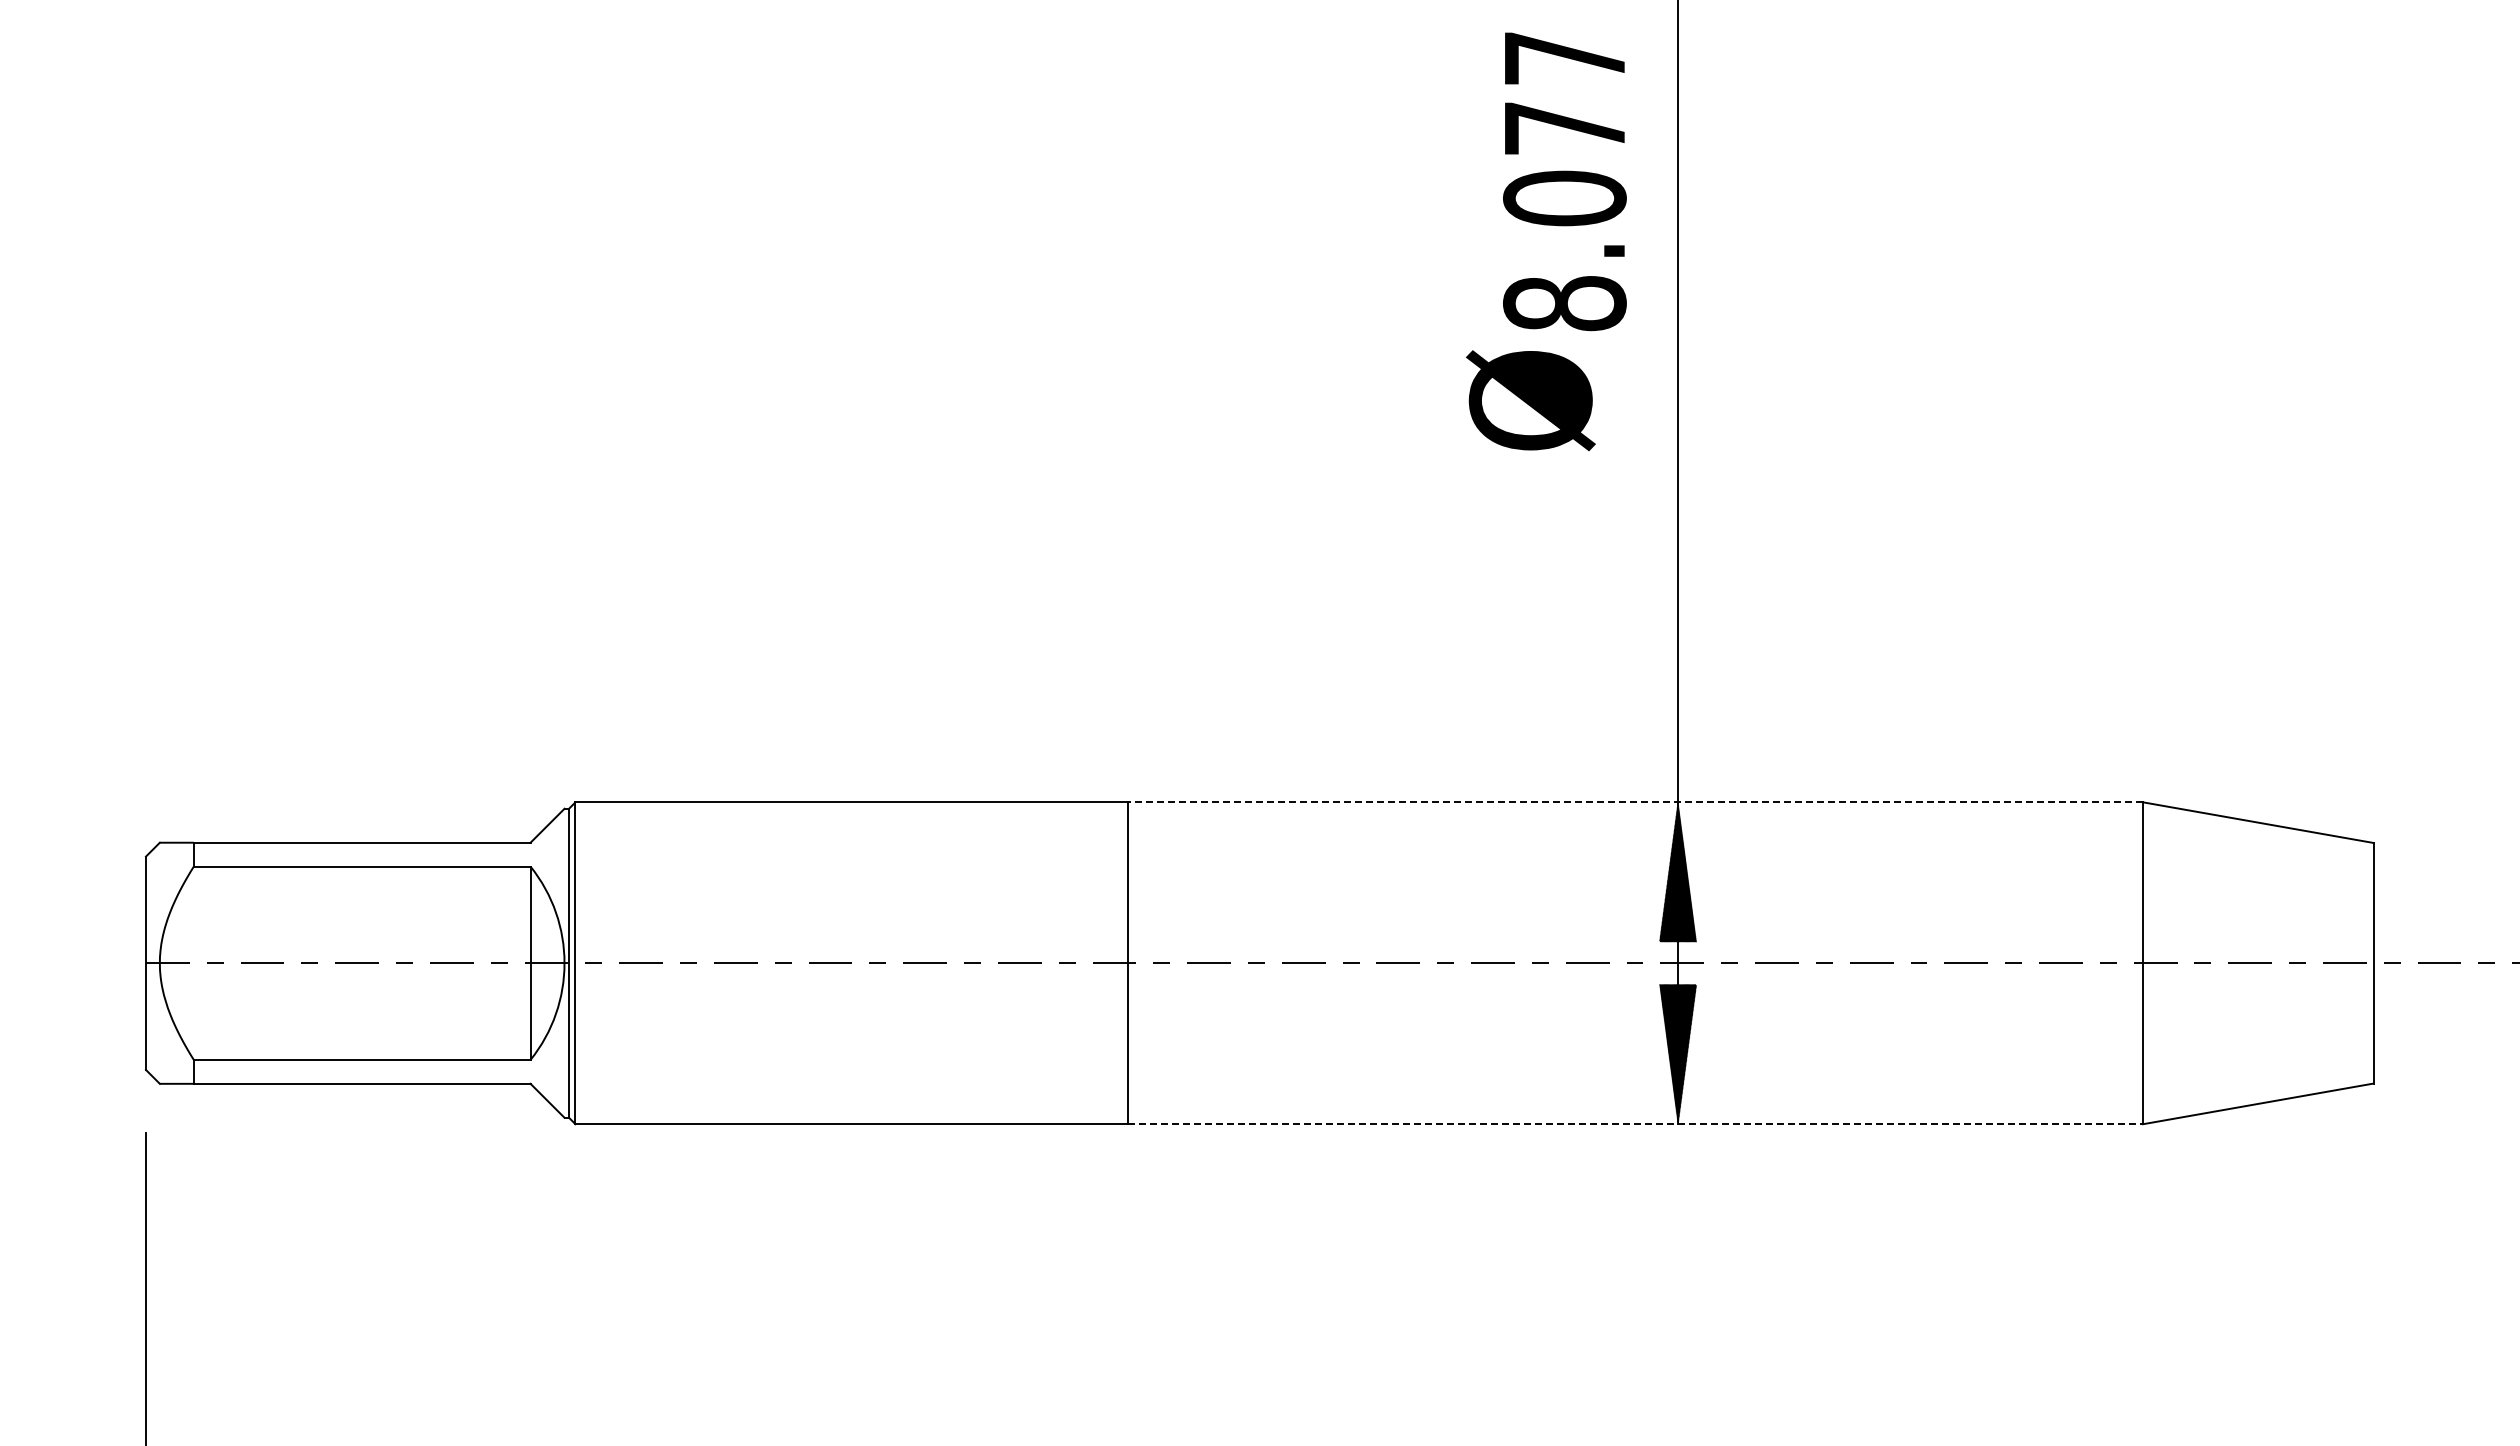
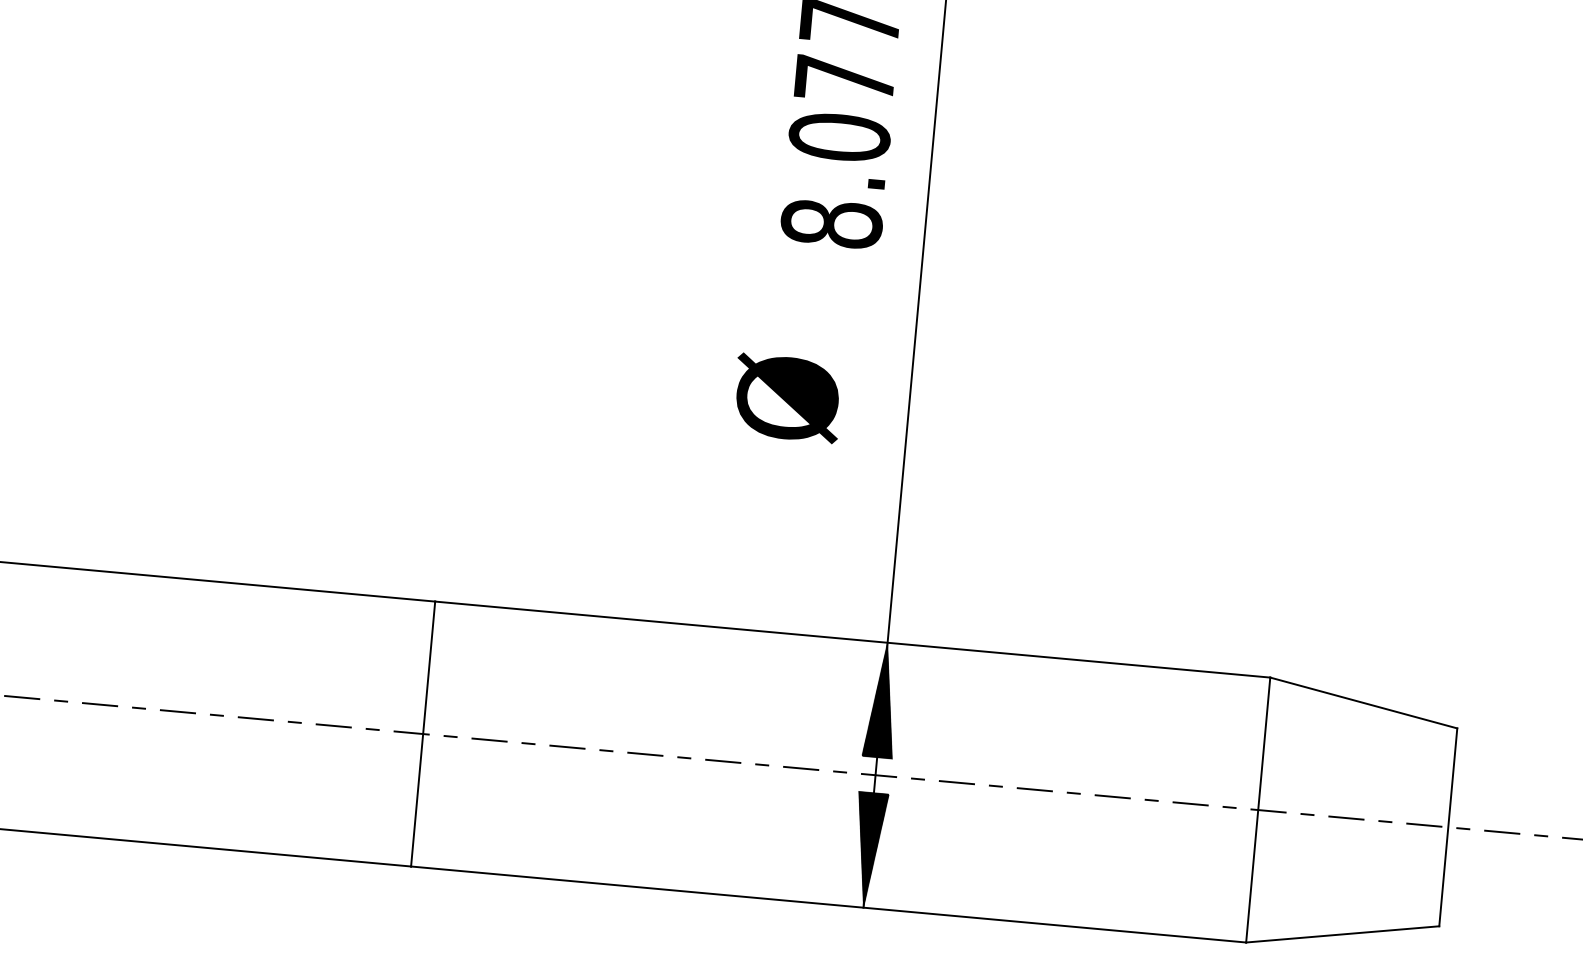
text: (1530, 400) -> (787, 398), moved
line: (1635, 802) -> (852, 639), dashed -> solid
line: (1636, 1124) -> (829, 904), dashed -> solid

